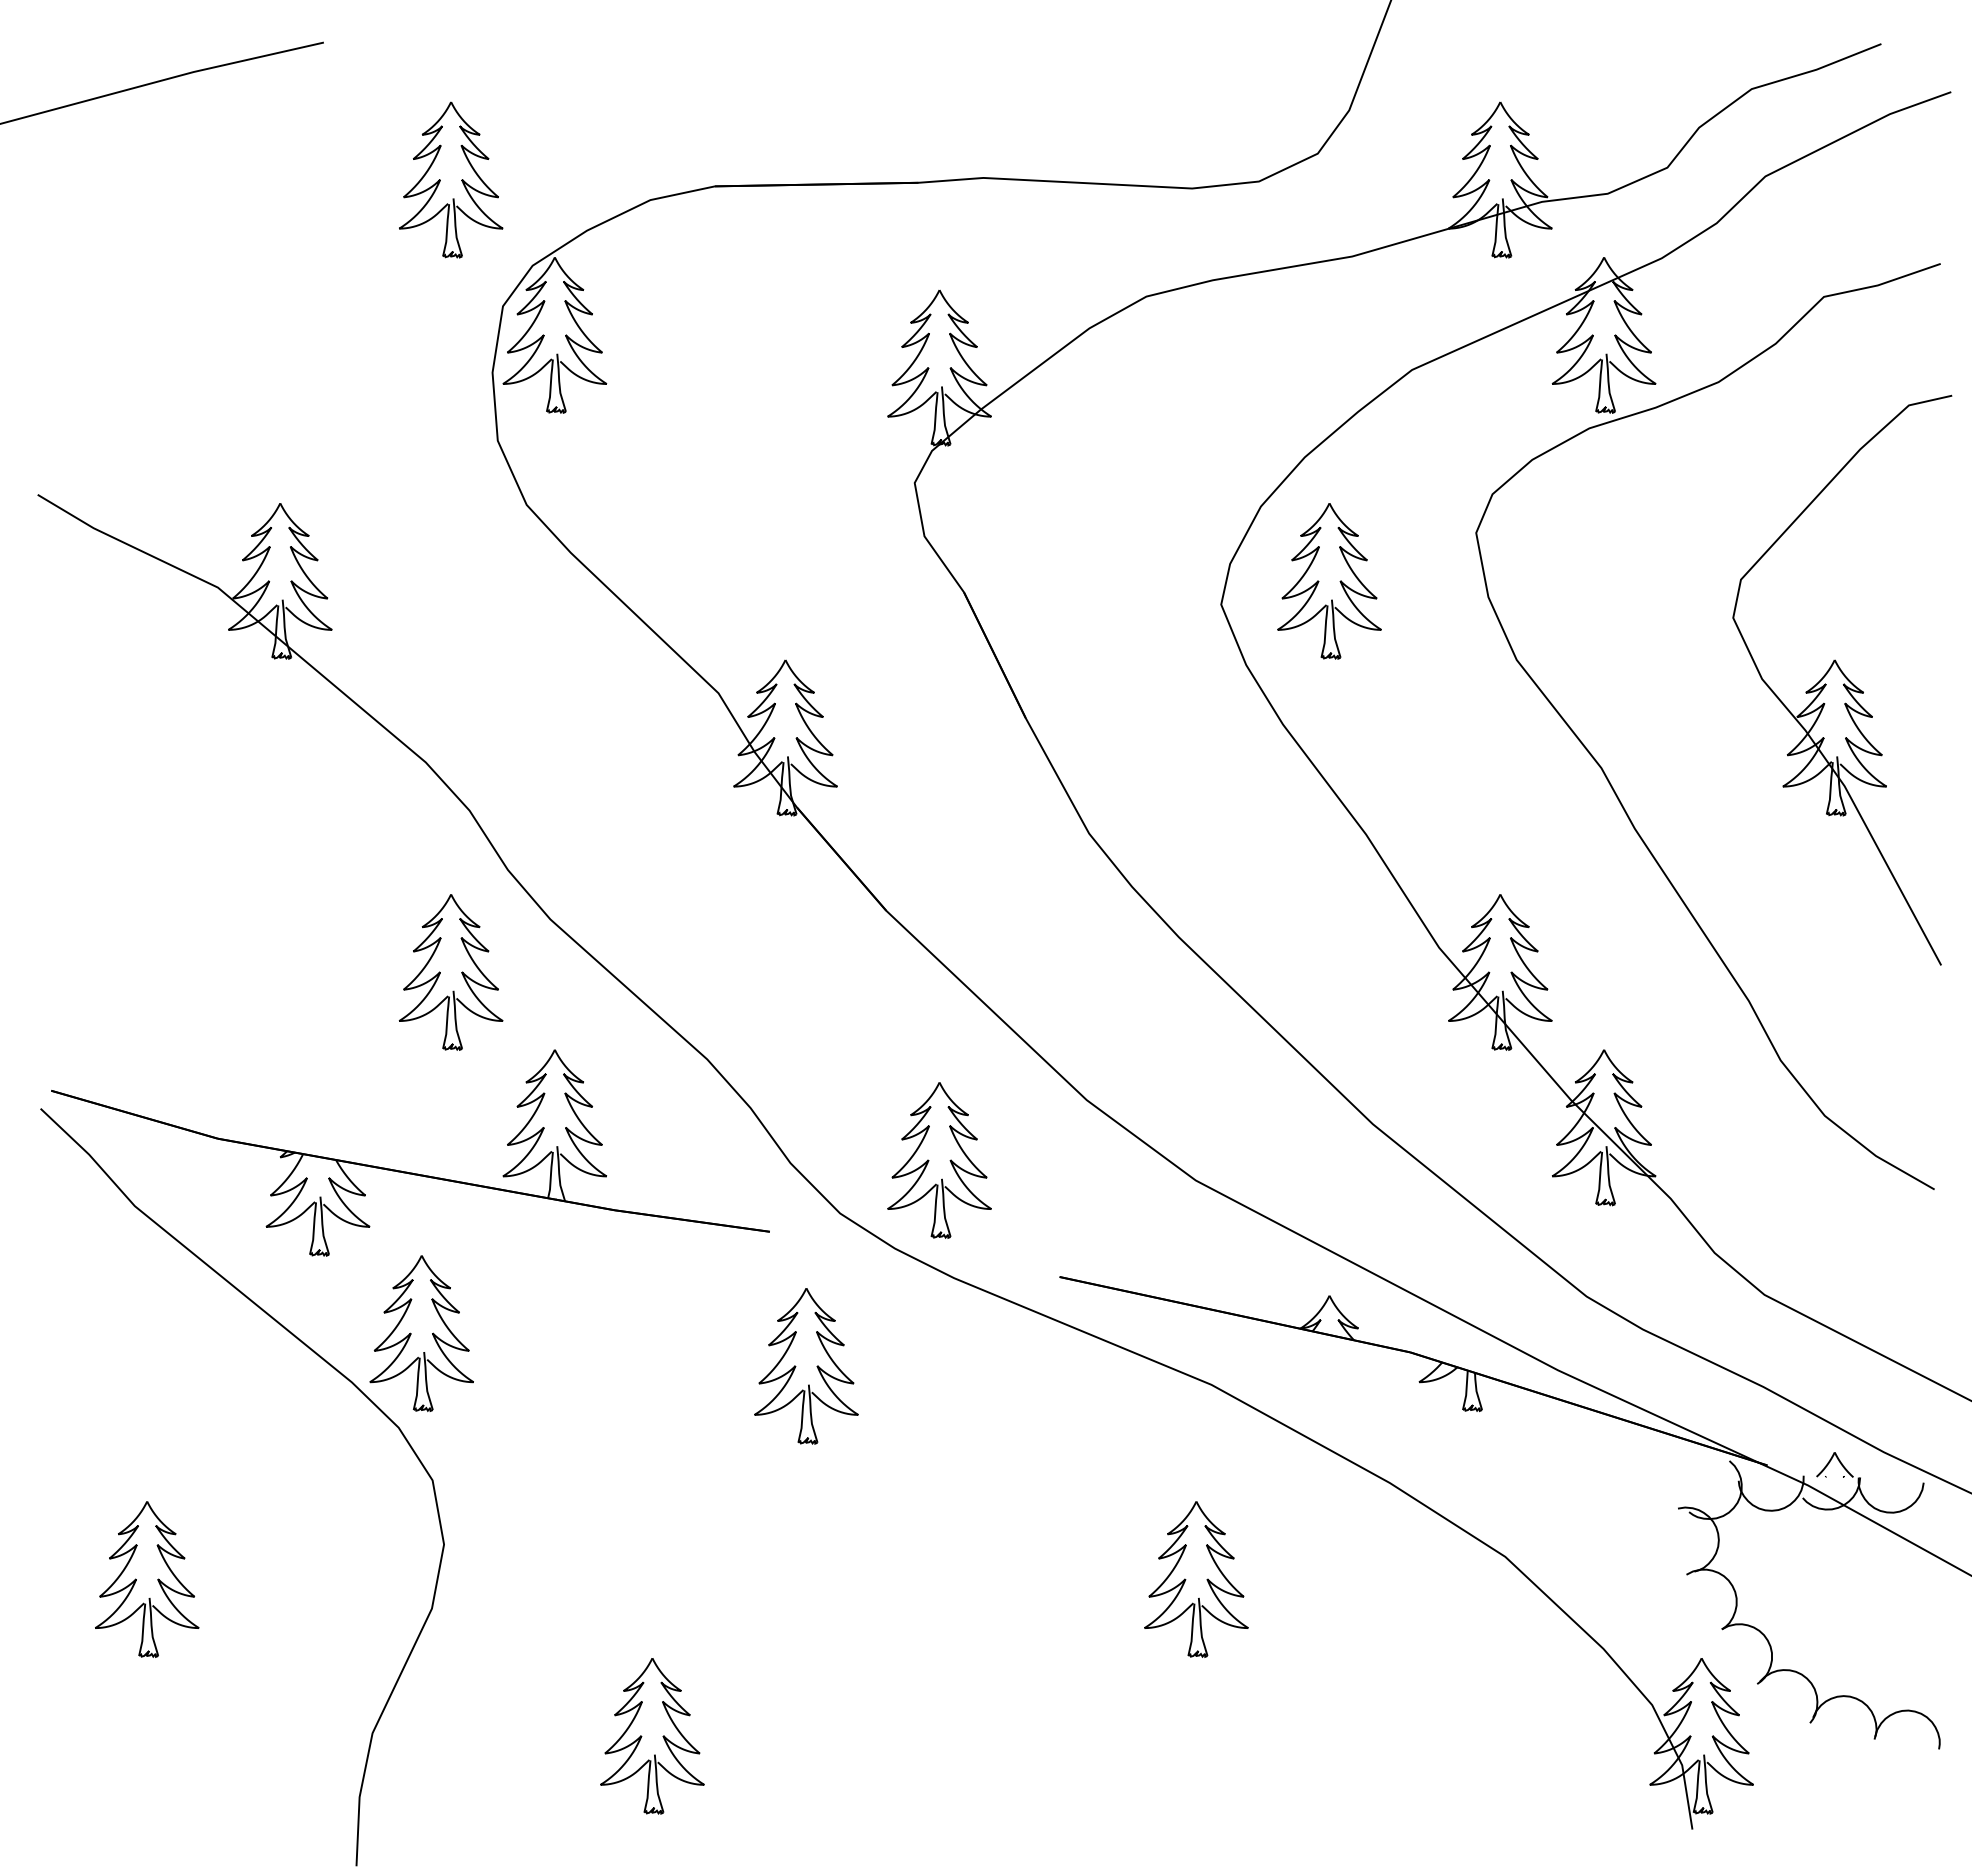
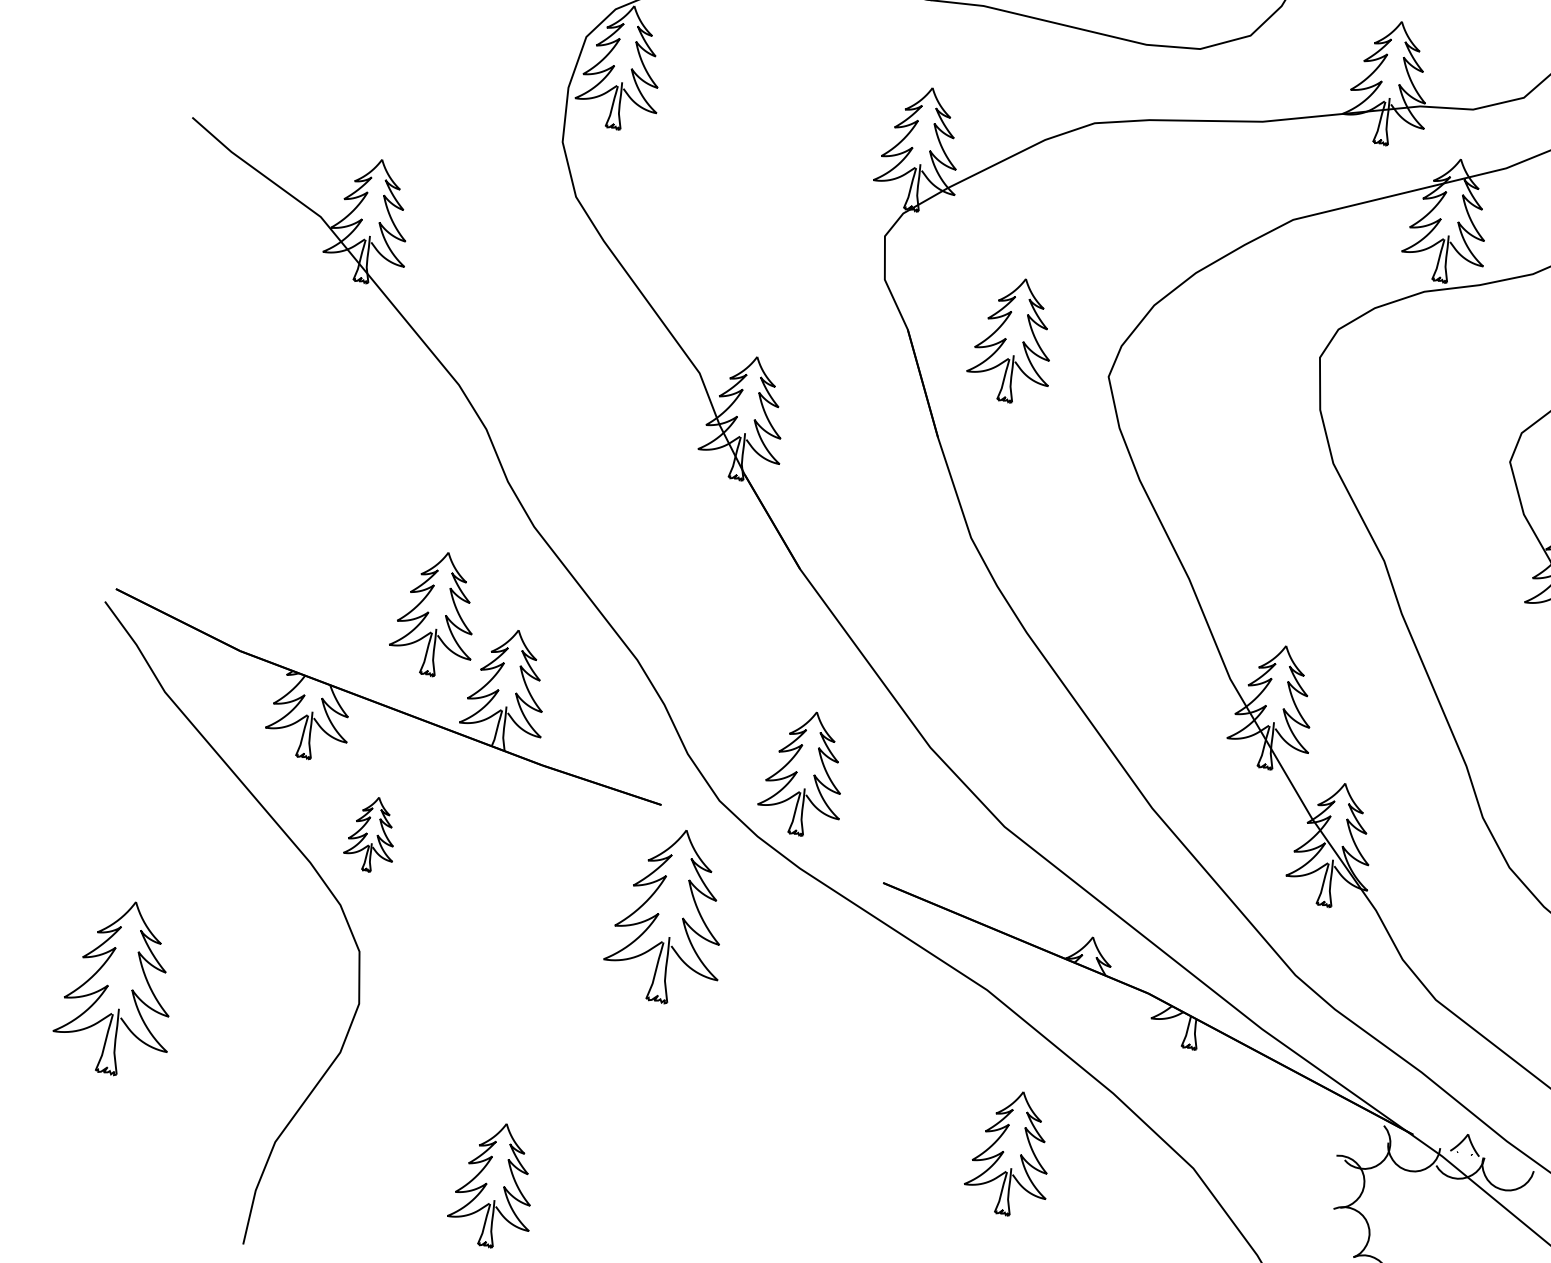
part: (1329, 581) -> (1014, 340), moved
part: (450, 972) -> (436, 613), moved
part: (421, 1333) -> (372, 834), size x0.6
part: (806, 1366) -> (670, 916), size x1.4
part: (147, 1579) -> (120, 988), size x1.4
part: (1196, 1579) -> (1012, 1153), moved

